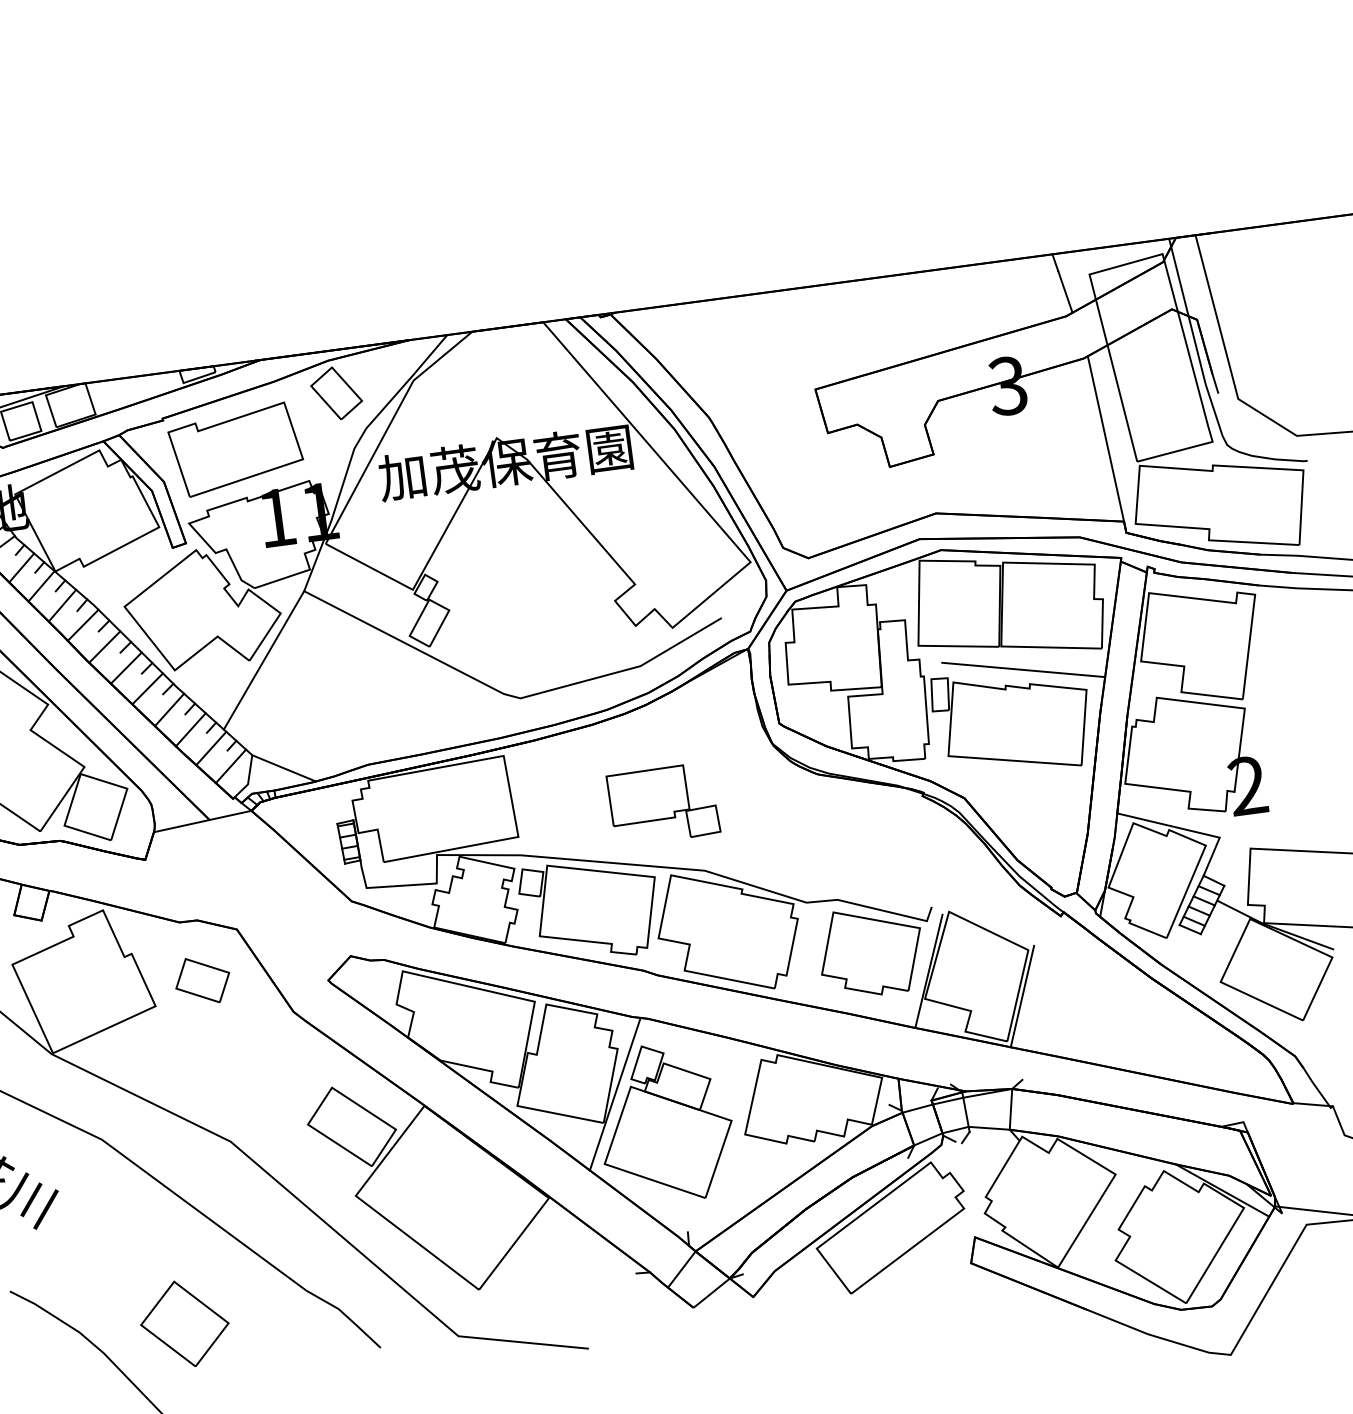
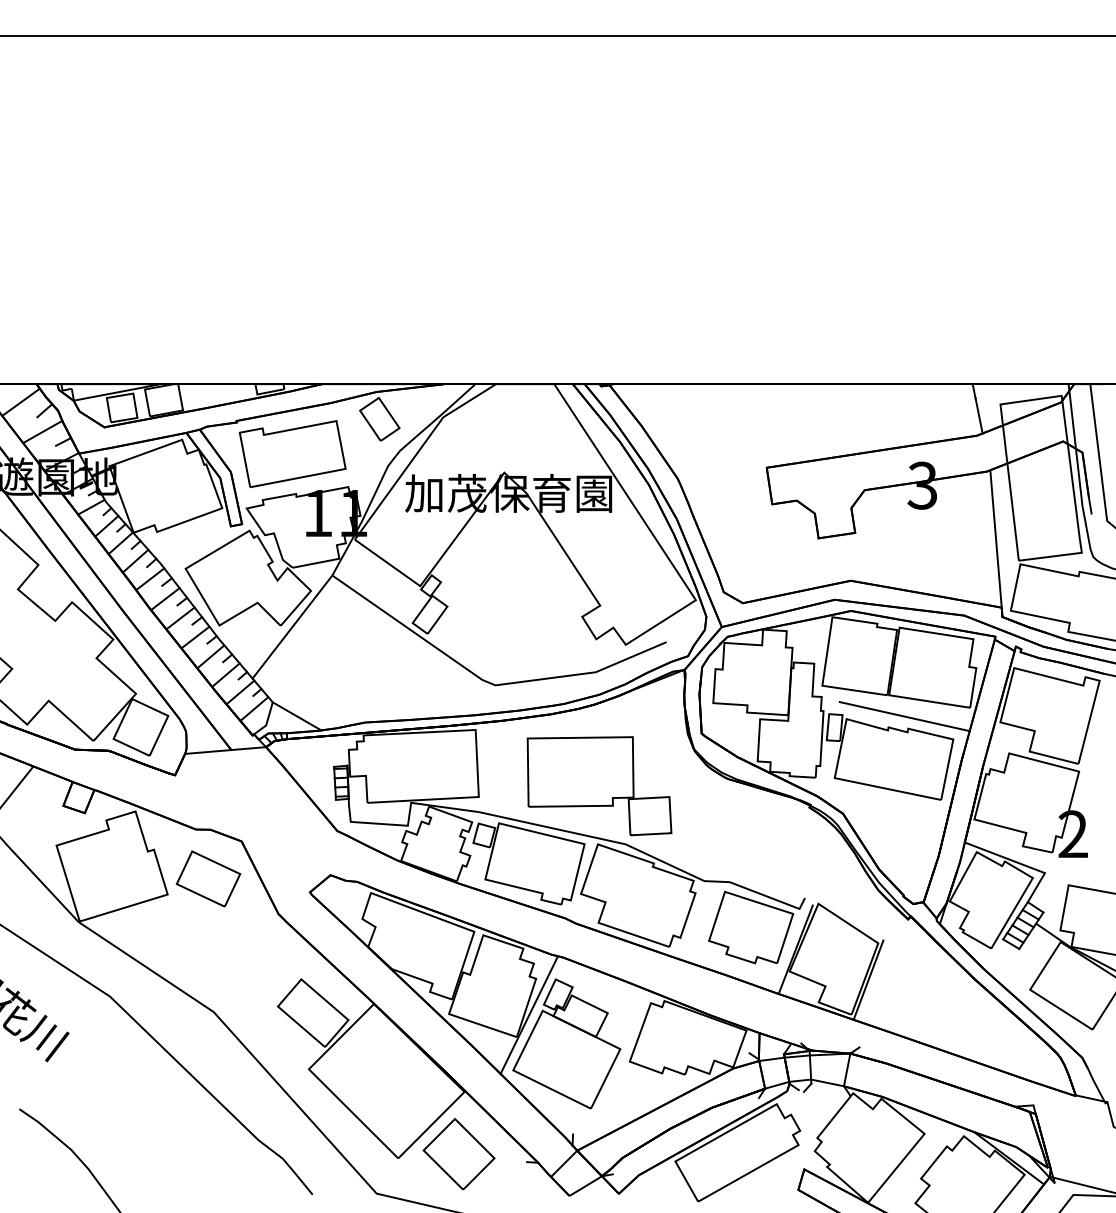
part: (663, 804) -> (599, 786), size x1.67
part: (202, 980) -> (208, 878), size x1.43
part: (184, 1324) -> (458, 1154), moved

